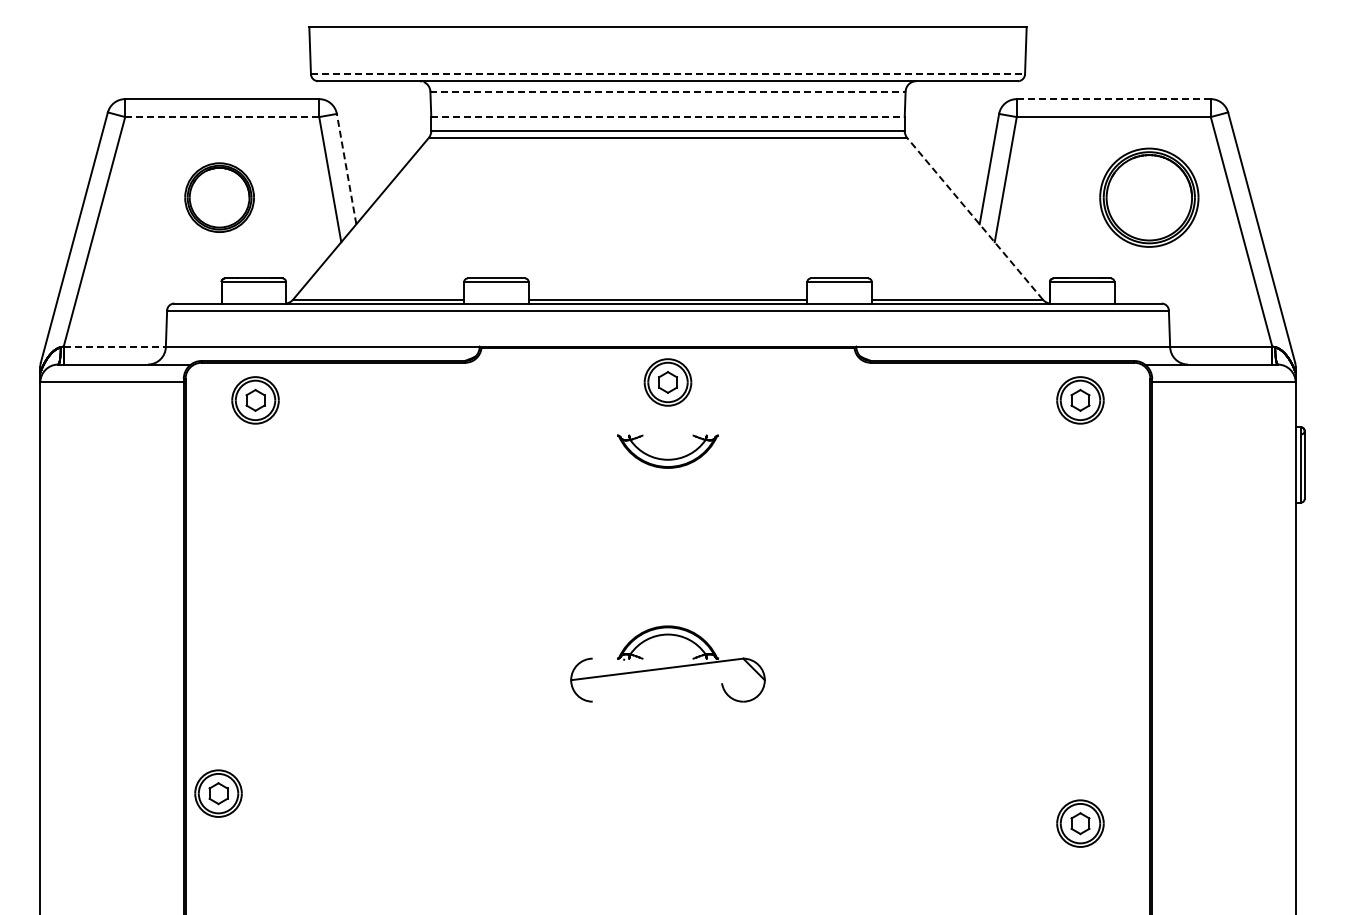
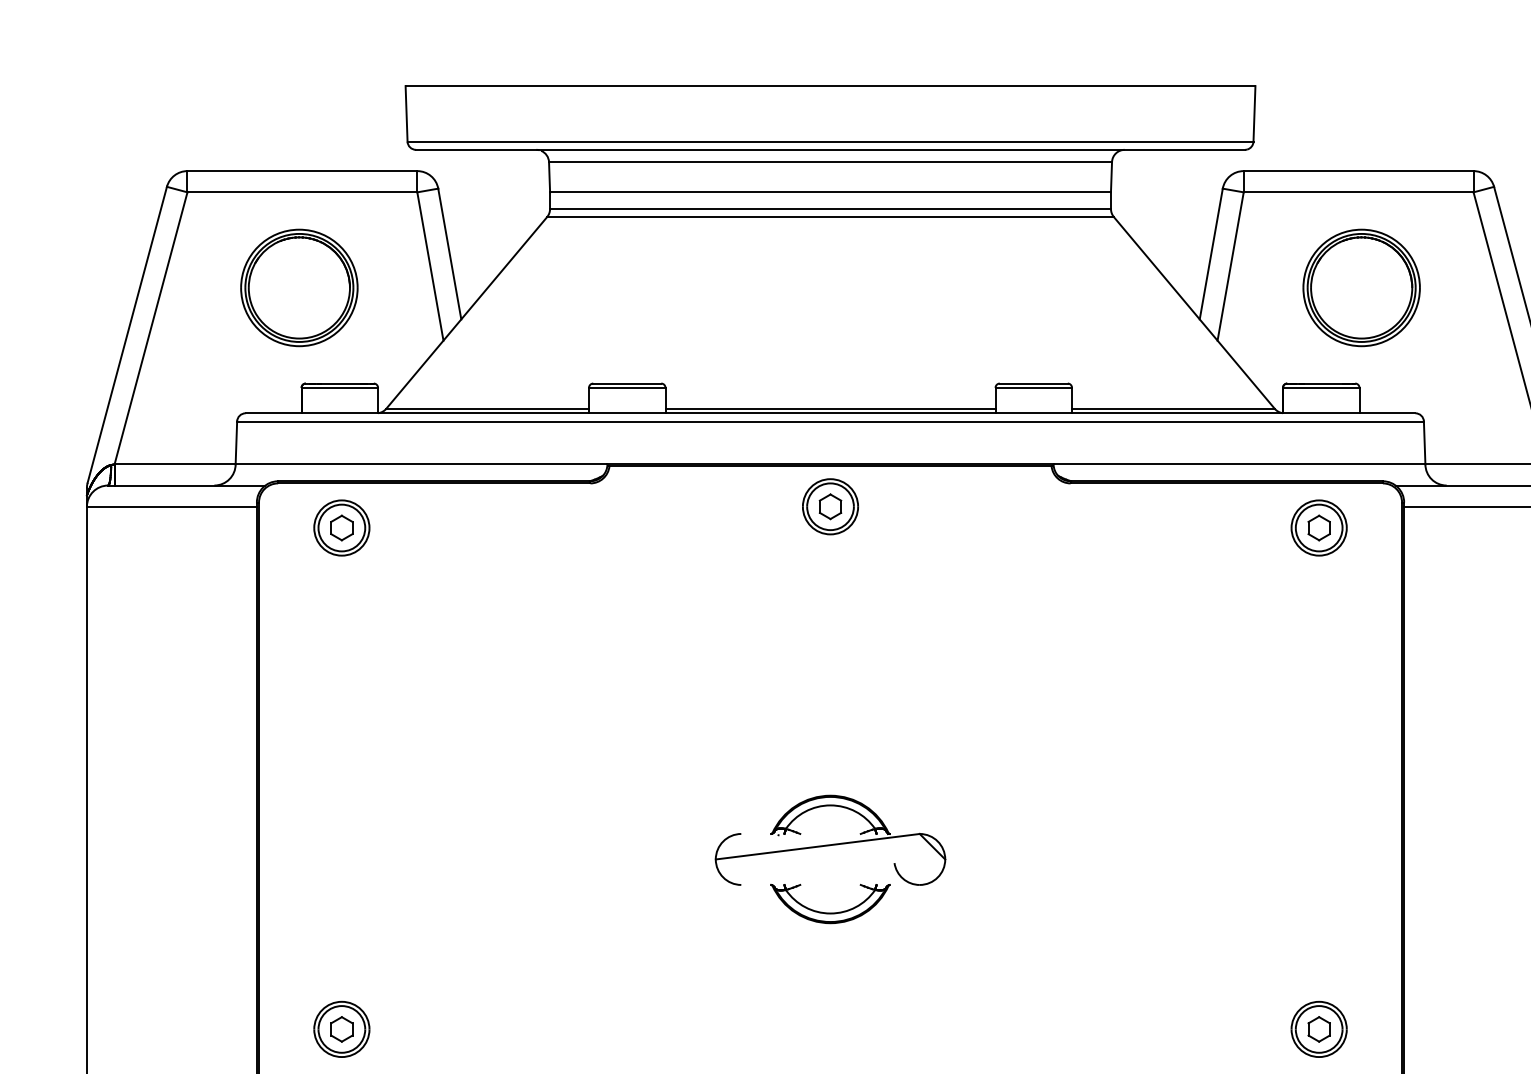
line: (668, 74) -> (831, 141), dashed -> solid
line: (668, 91) -> (831, 162), dashed -> solid
line: (1113, 99) -> (1358, 171), dashed -> solid
line: (221, 117) -> (301, 192), dashed -> solid
line: (668, 117) -> (831, 192), dashed -> solid
line: (346, 168) -> (449, 253), dashed -> solid
part: (219, 197) -> (299, 287), size x1.43
part: (1149, 197) -> (1361, 287), moved
line: (975, 218) -> (1194, 312), dashed -> solid
line: (115, 346) -> (175, 464), dashed -> solid
part: (667, 458) -> (829, 911), moved
part: (218, 793) -> (341, 1029), moved

